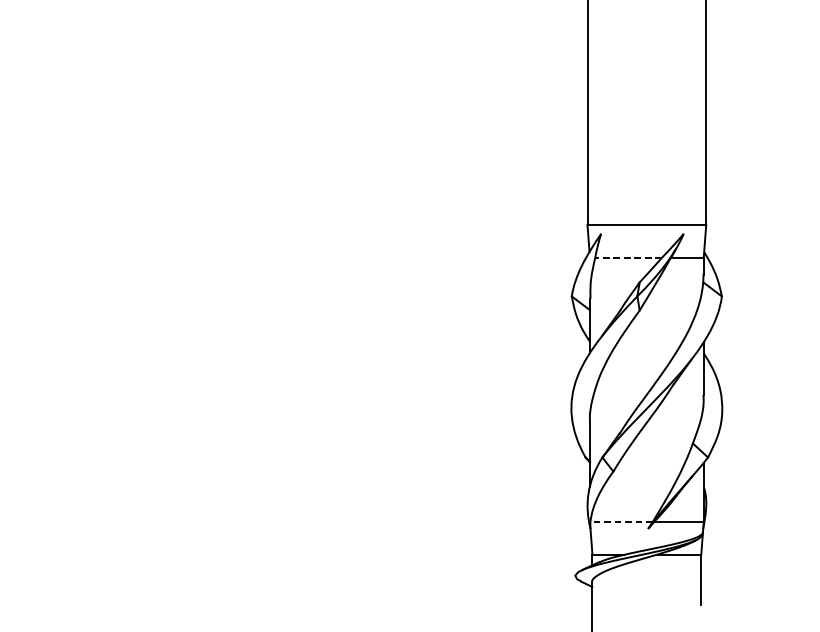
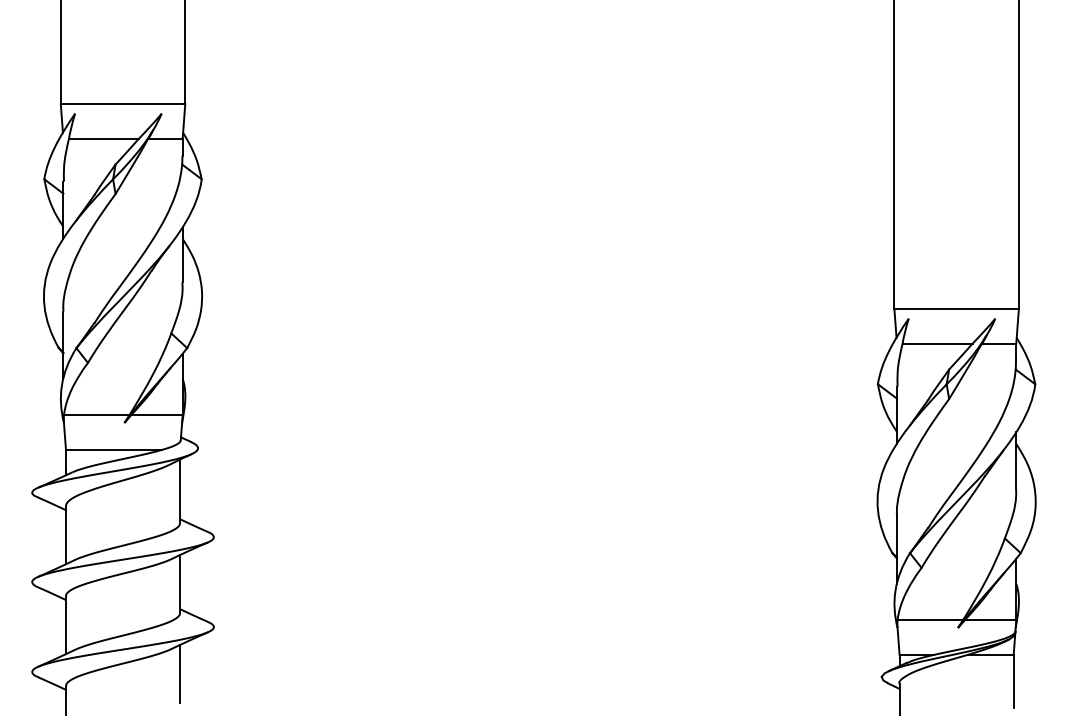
line: (628, 257) -> (937, 343), dashed -> solid
line: (621, 521) -> (930, 620), dashed -> solid

